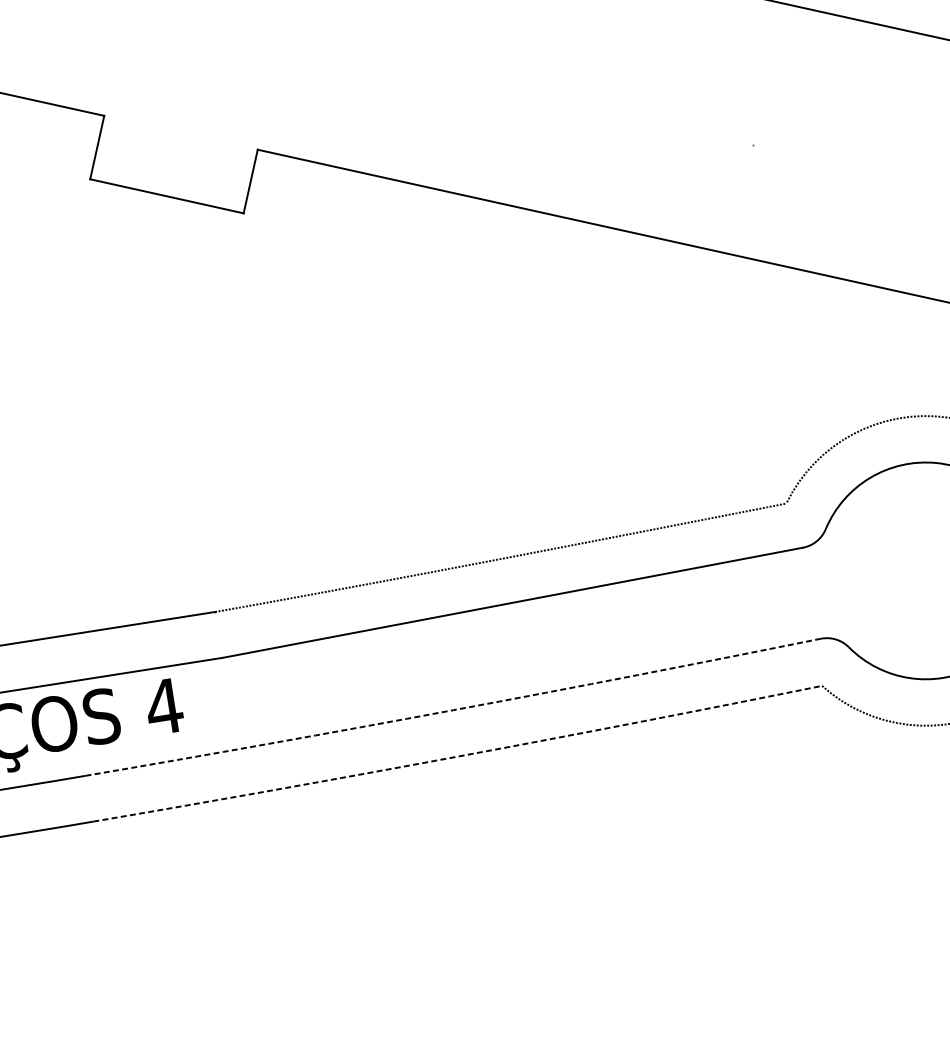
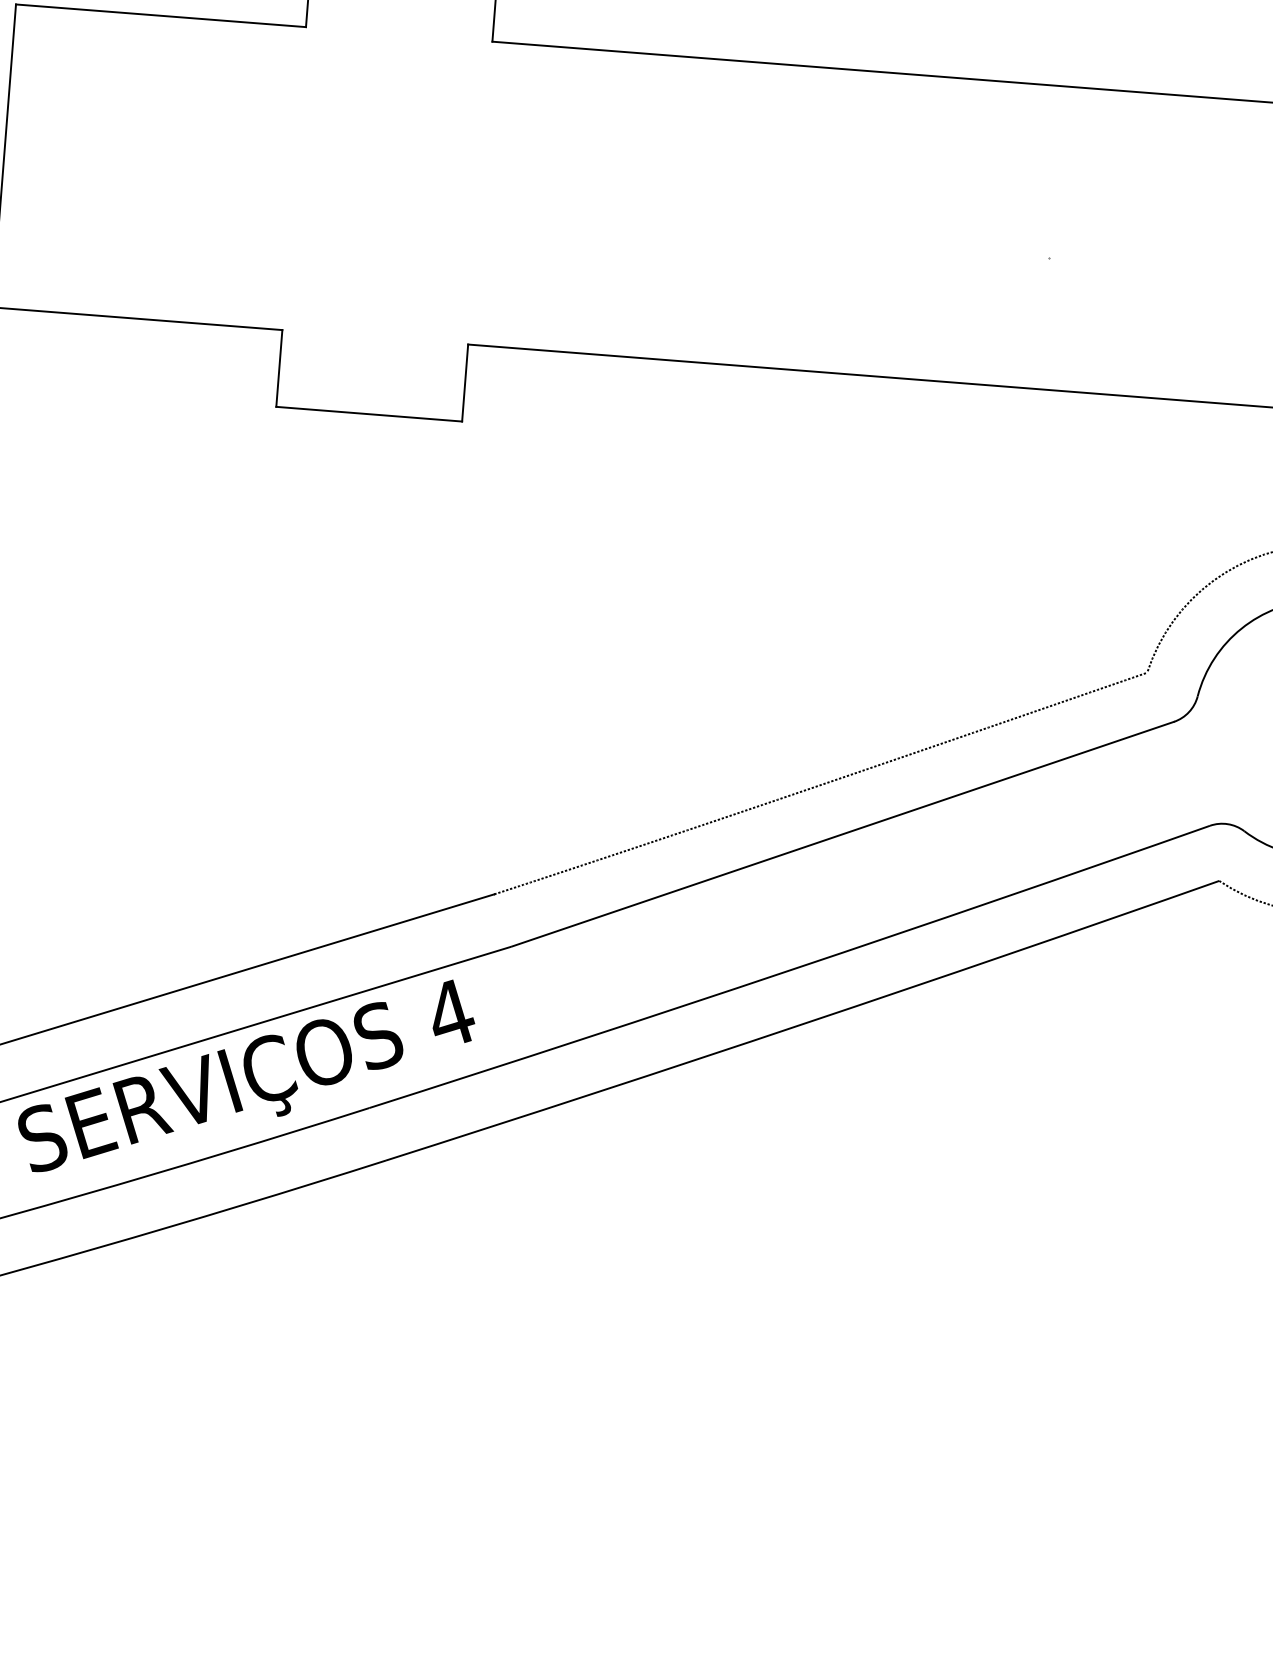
arc: (453, 710) -> (790, 970), dashed -> solid
arc: (458, 756) -> (803, 1023), dashed -> solid

